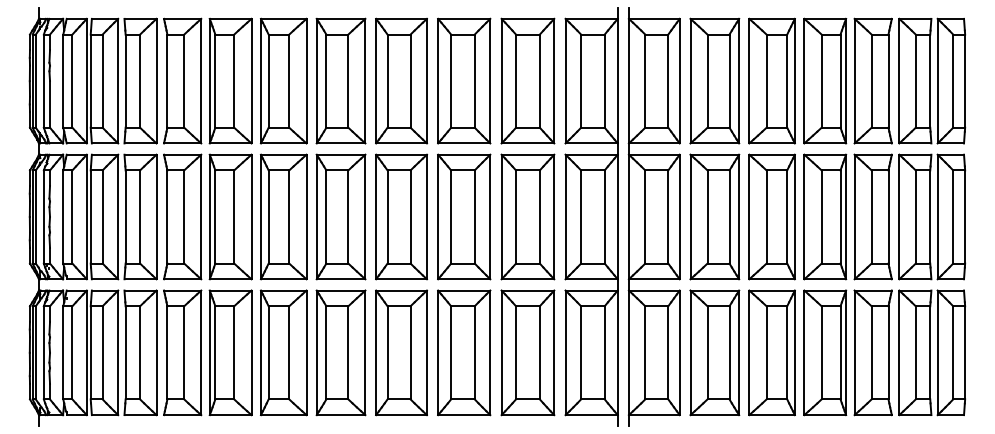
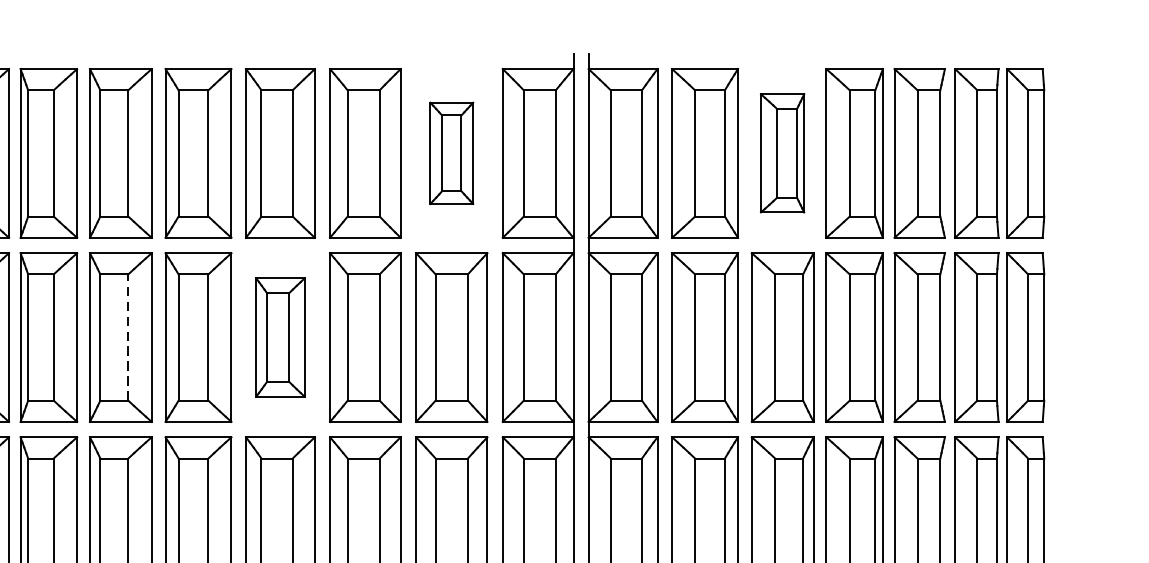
part: (527, 80) -> (451, 152), size x0.6
part: (771, 80) -> (781, 152), size x0.7
part: (401, 216) -> (280, 336), size x0.7
line: (289, 217) -> (128, 338), solid -> dashed

